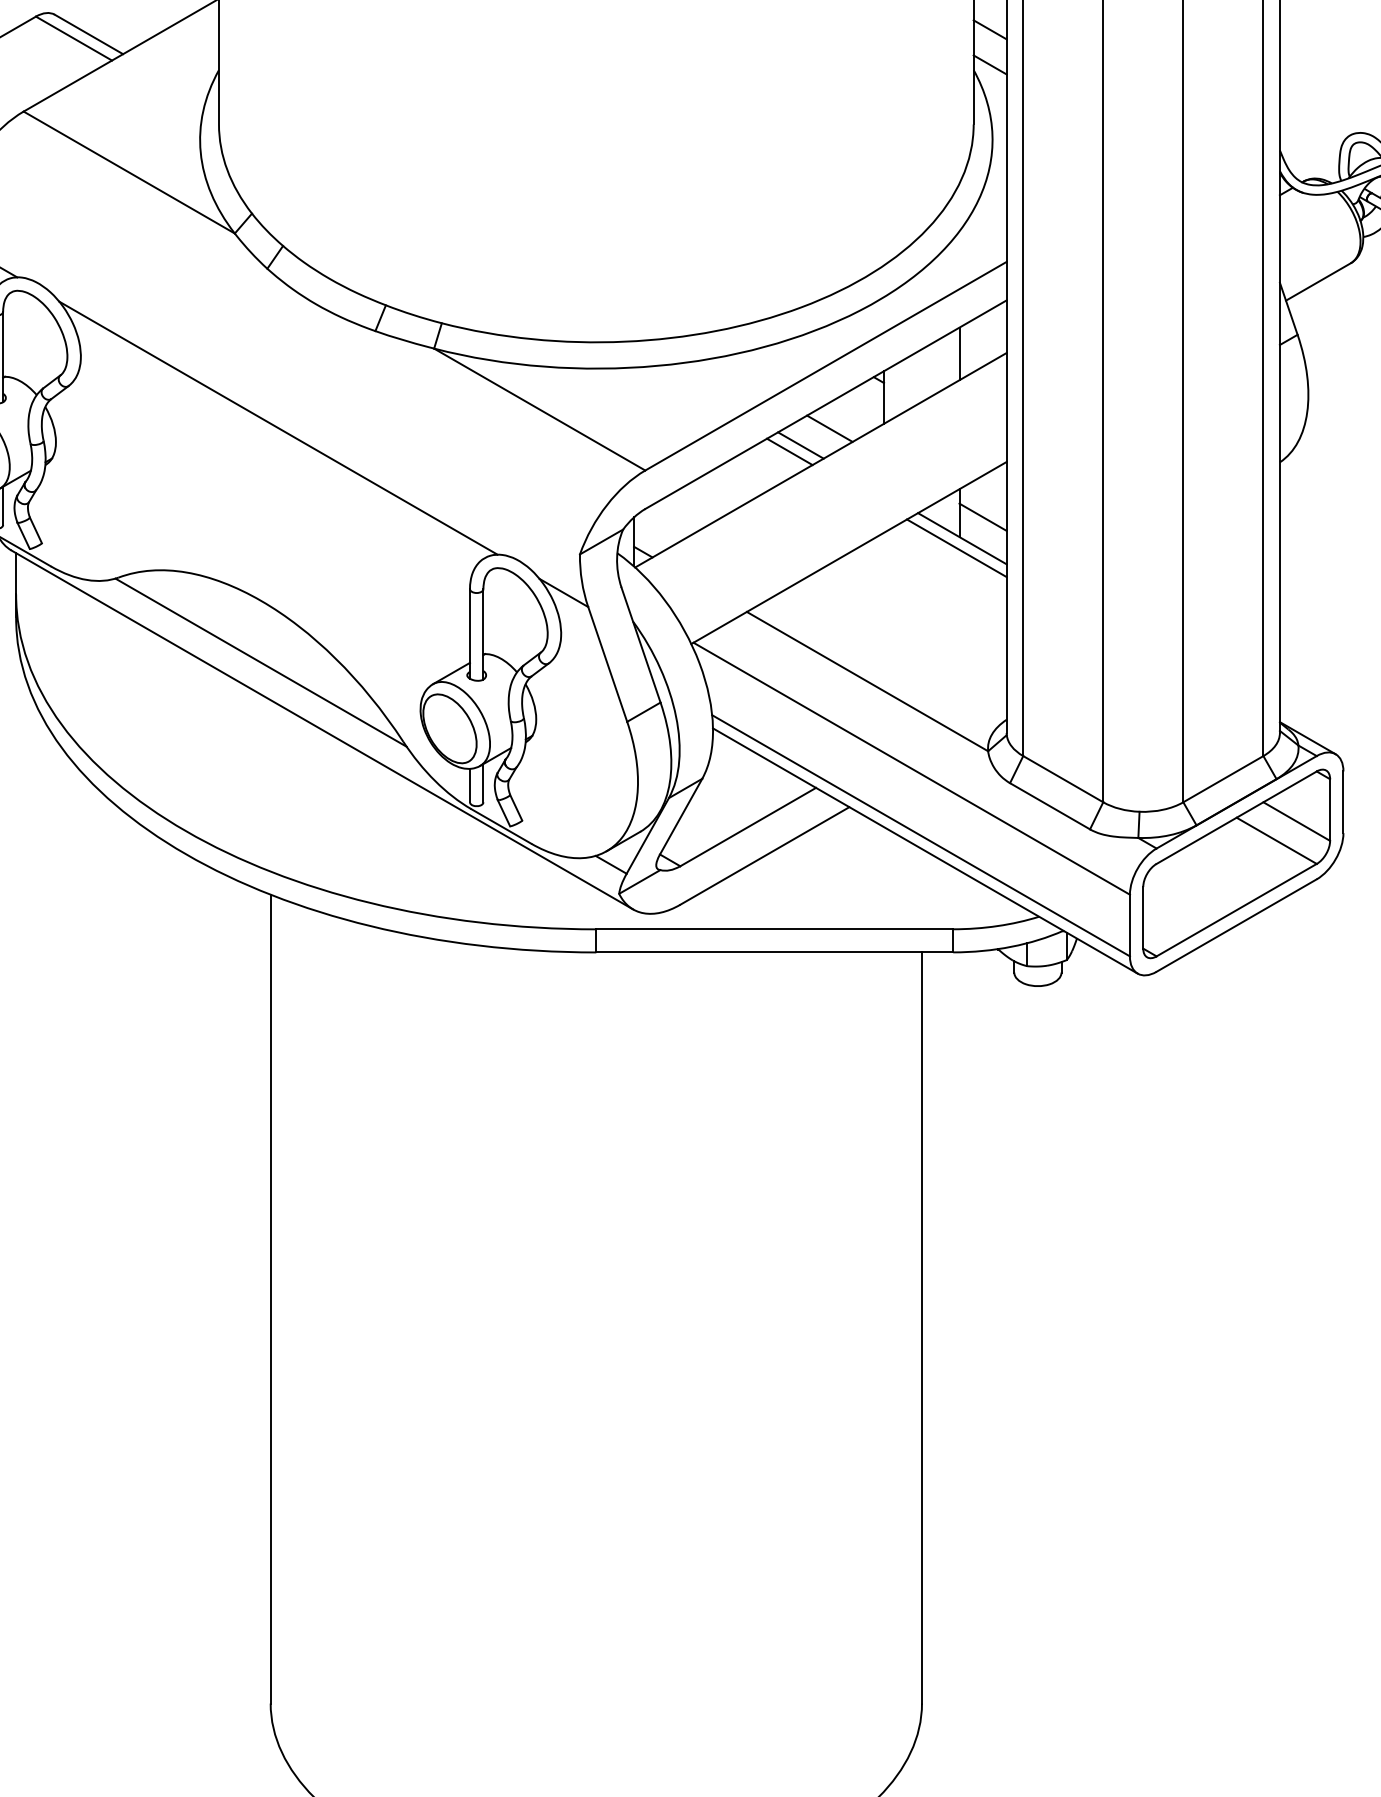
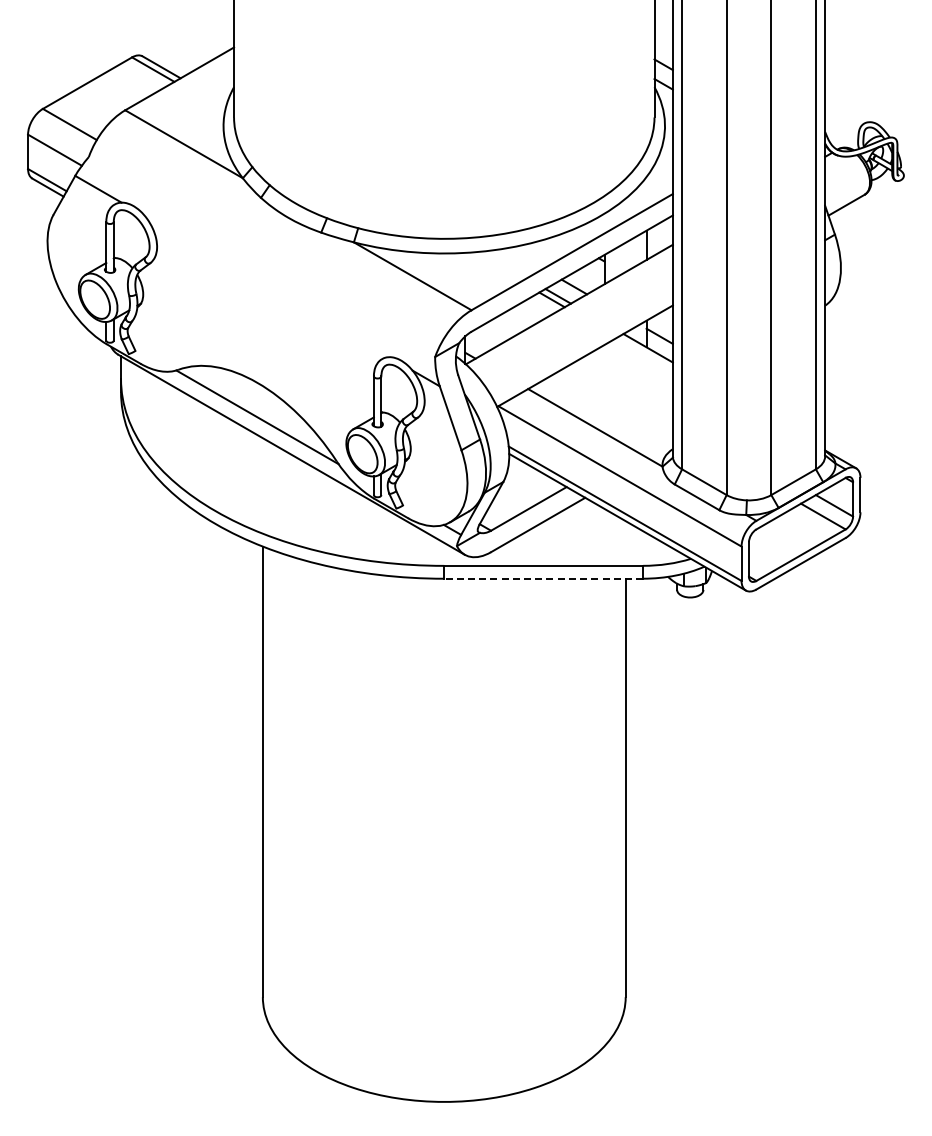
line: (279, 427) -> (267, 286), removed
line: (955, 548) -> (644, 353), removed
line: (774, 951) -> (543, 578), solid -> dashed

